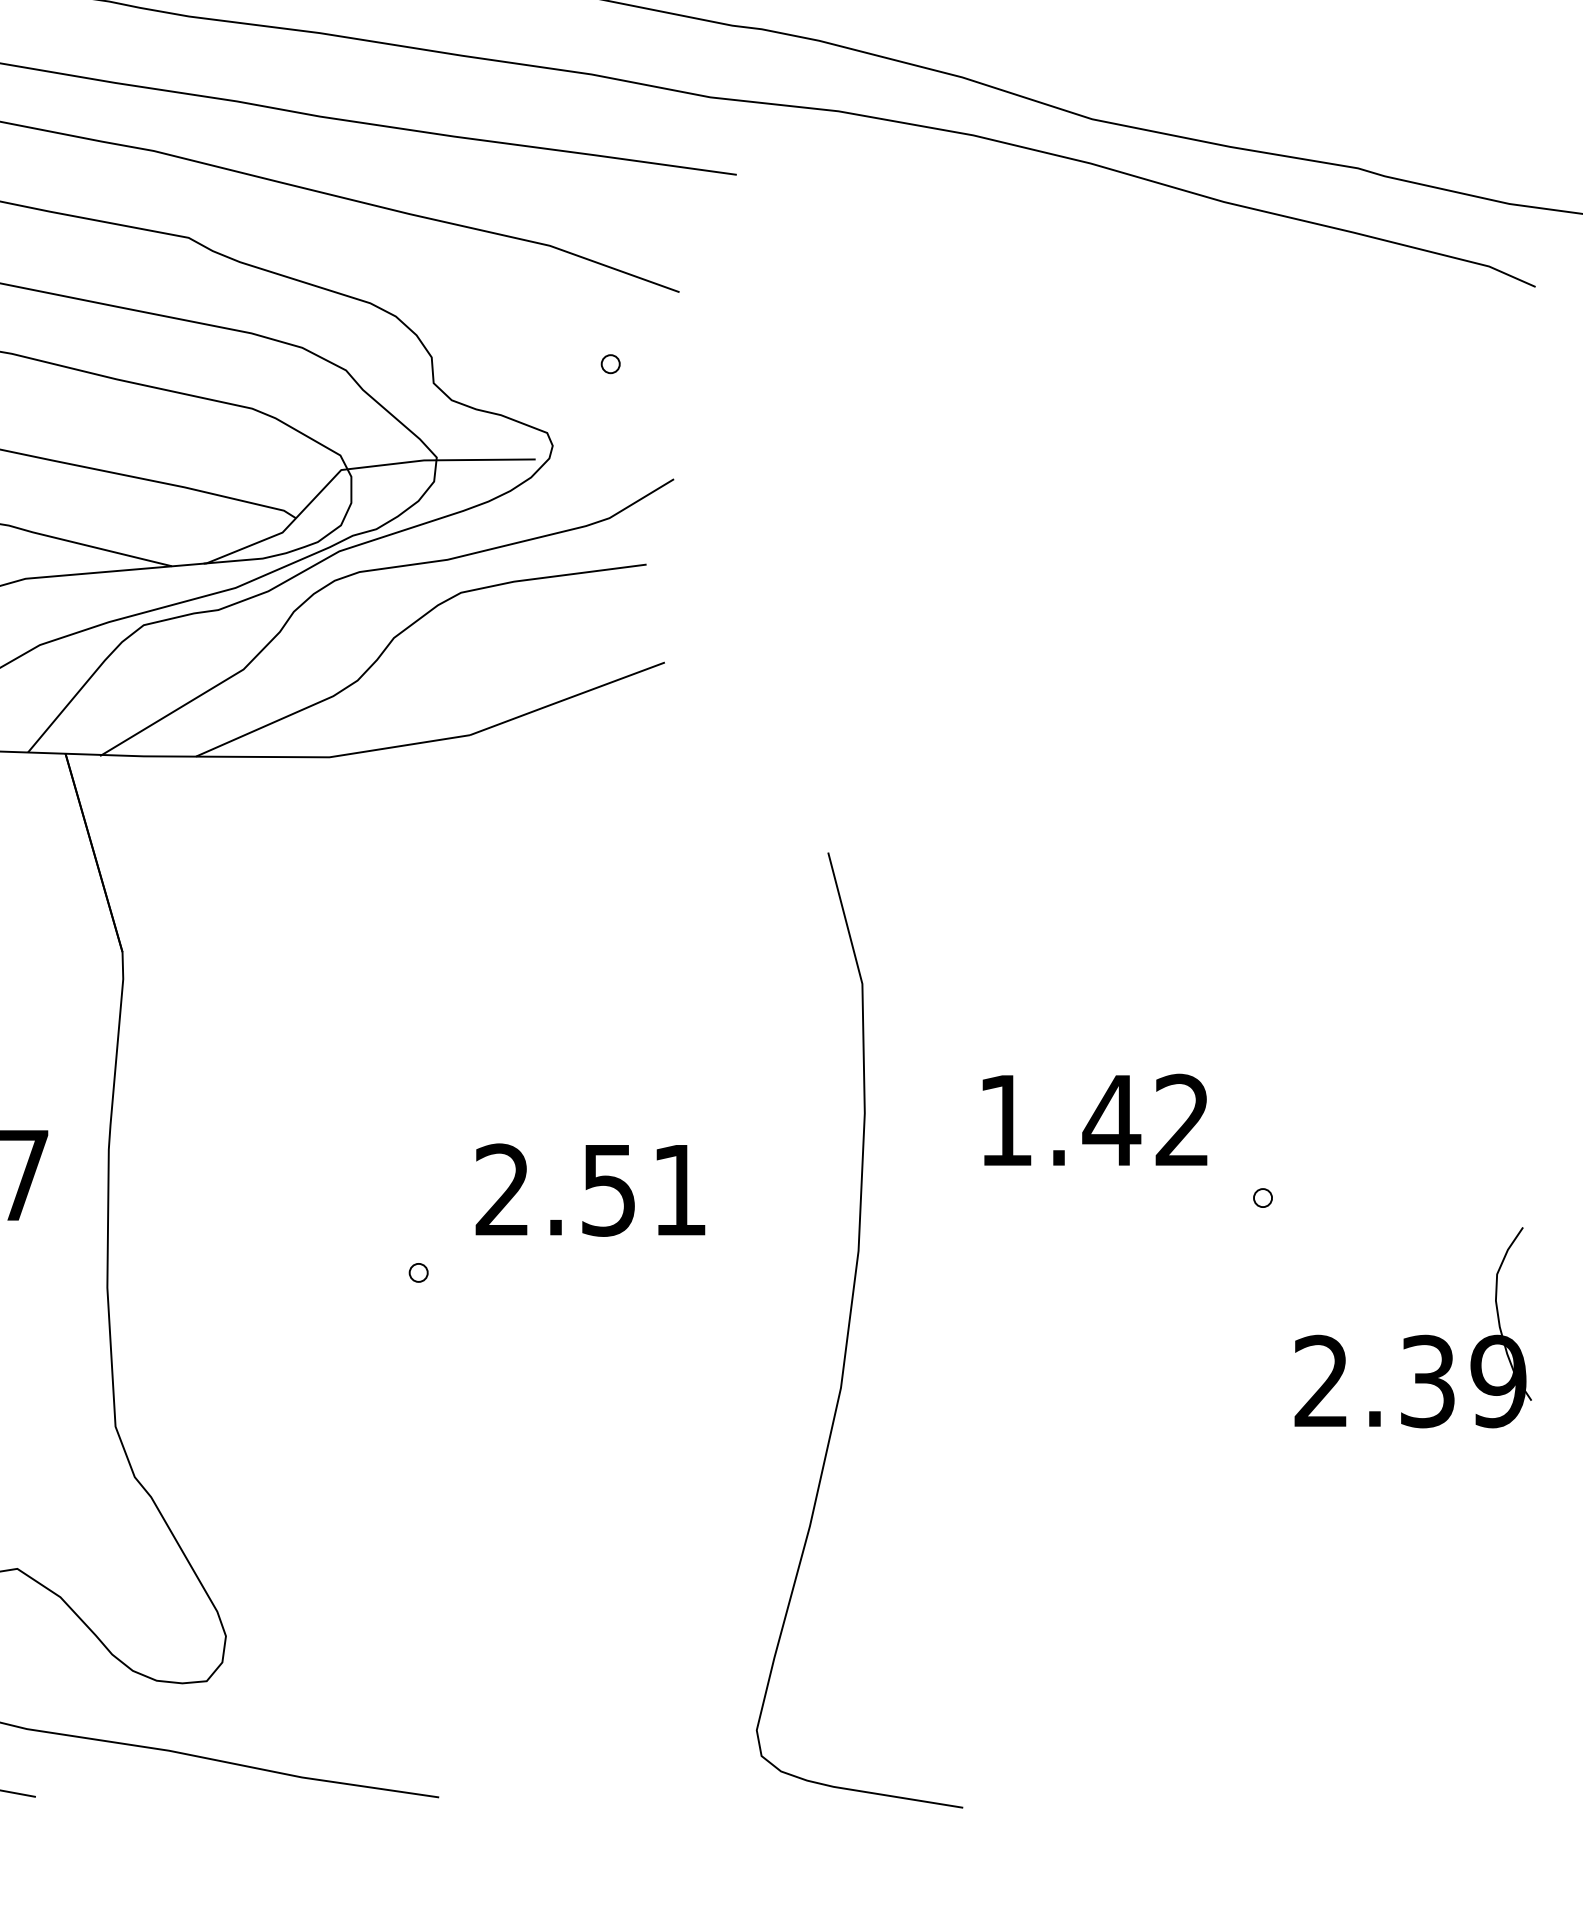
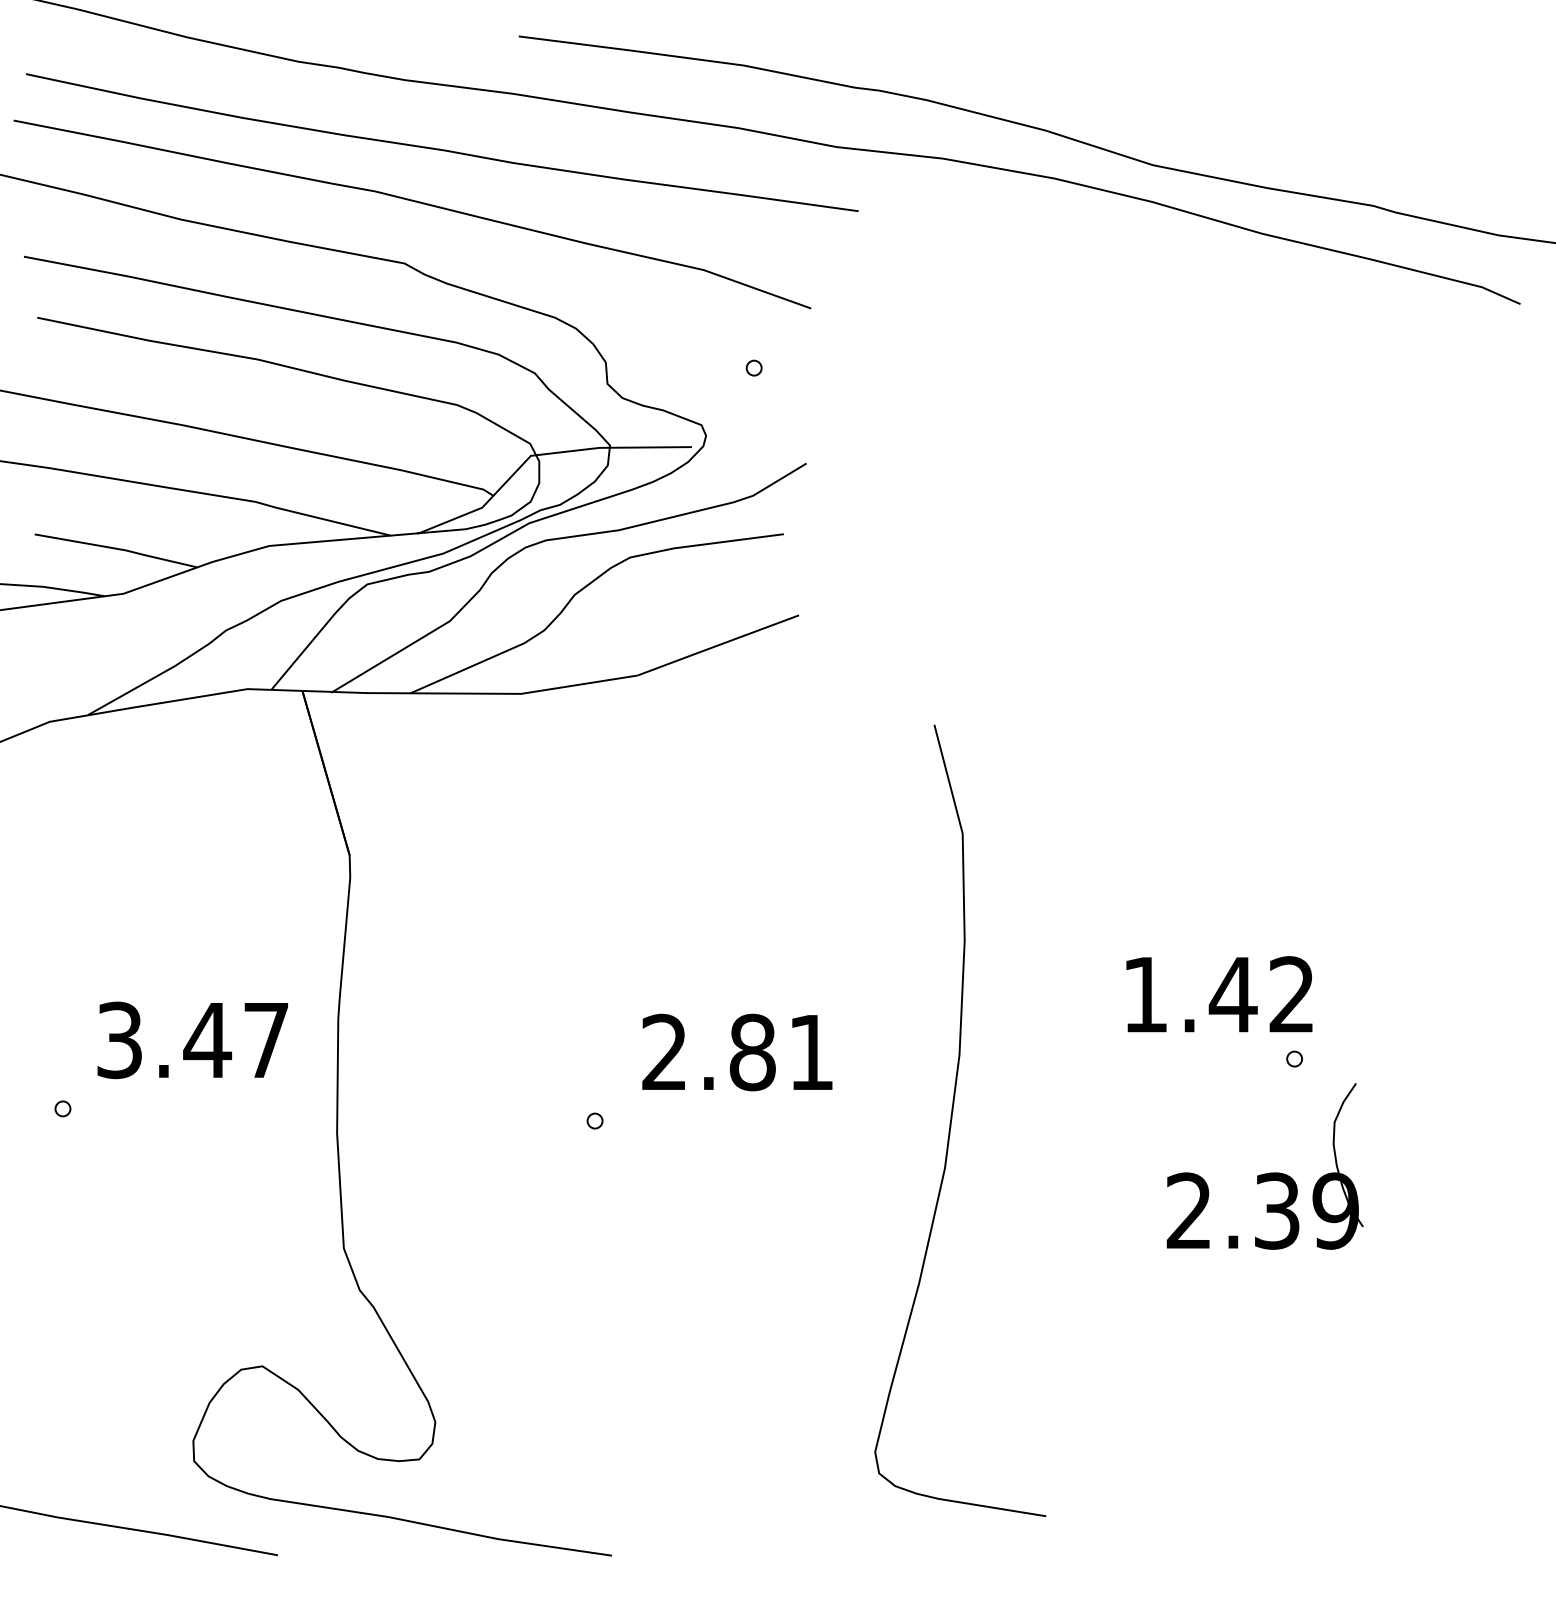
text: (1095, 1120) -> (1219, 994), moved
text: (608, 1190) -> (752, 1052), 2.51 -> 2.81
curve: (850, 1328) -> (952, 1119), moved
part: (1412, 1336) -> (1264, 1173), moved

